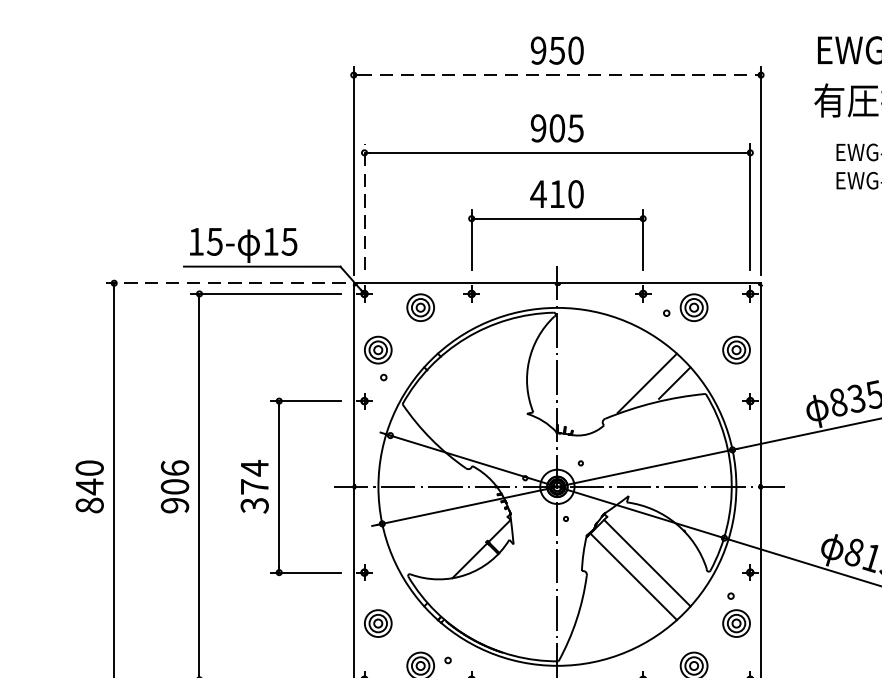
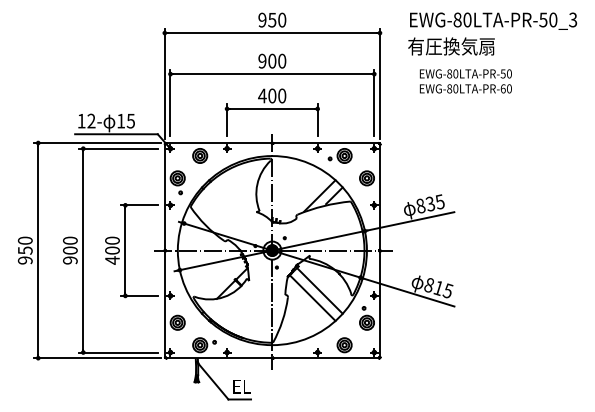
line: (557, 75) -> (272, 33), dashed -> solid
text: (576, 127) -> (282, 60), 905 -> 900
text: (557, 193) -> (272, 95), 410 -> 400
line: (364, 206) -> (170, 102), dashed -> solid
text: (214, 240) -> (91, 120), 15- -> 12-
line: (224, 284) -> (96, 143), dashed -> solid
text: (175, 467) -> (70, 240), 906 -> 900
text: (254, 486) -> (112, 250), 374 -> 400
text: (90, 496) -> (25, 255), 840 -> 950

